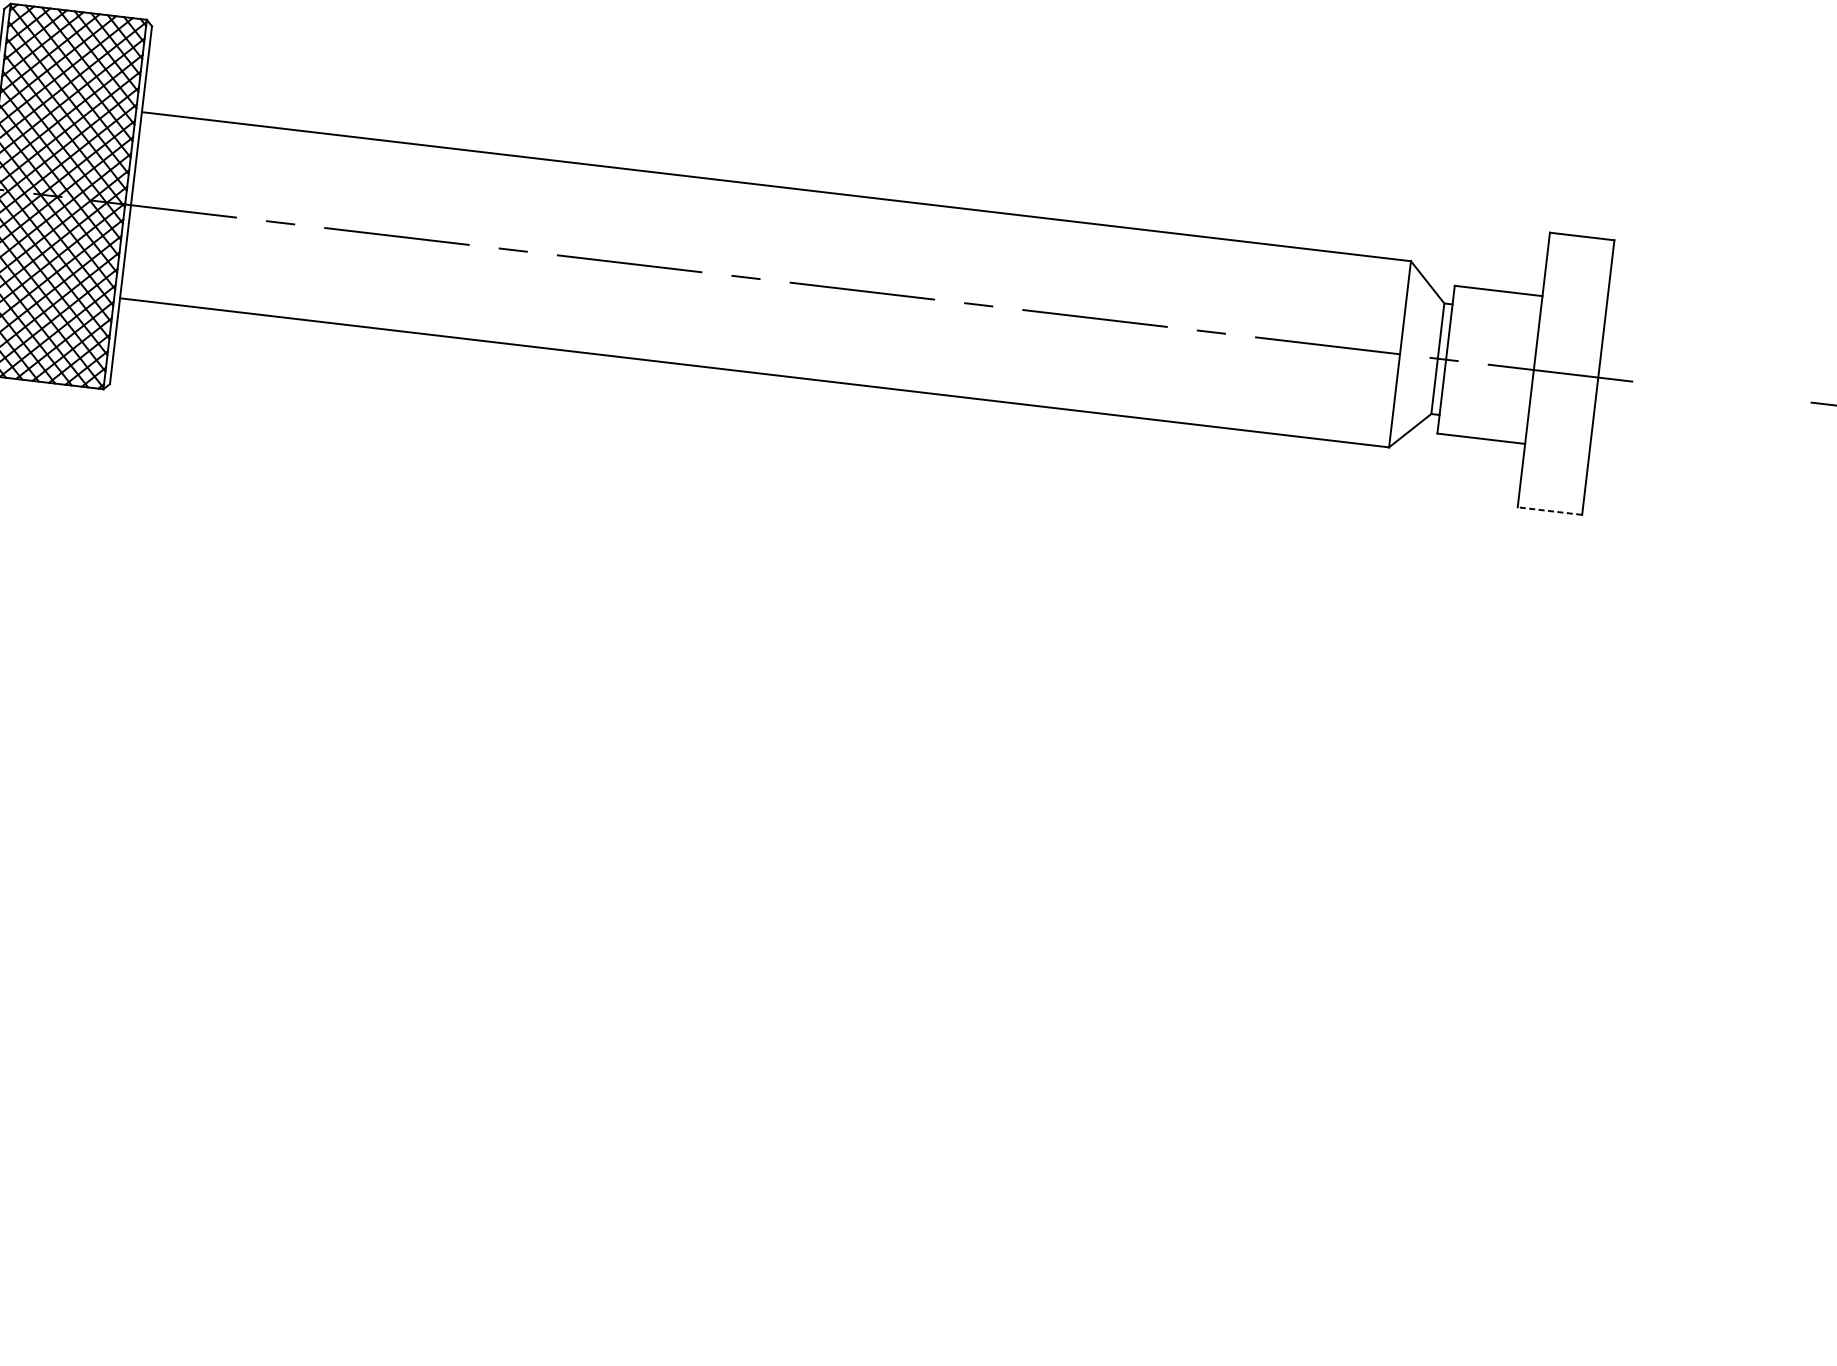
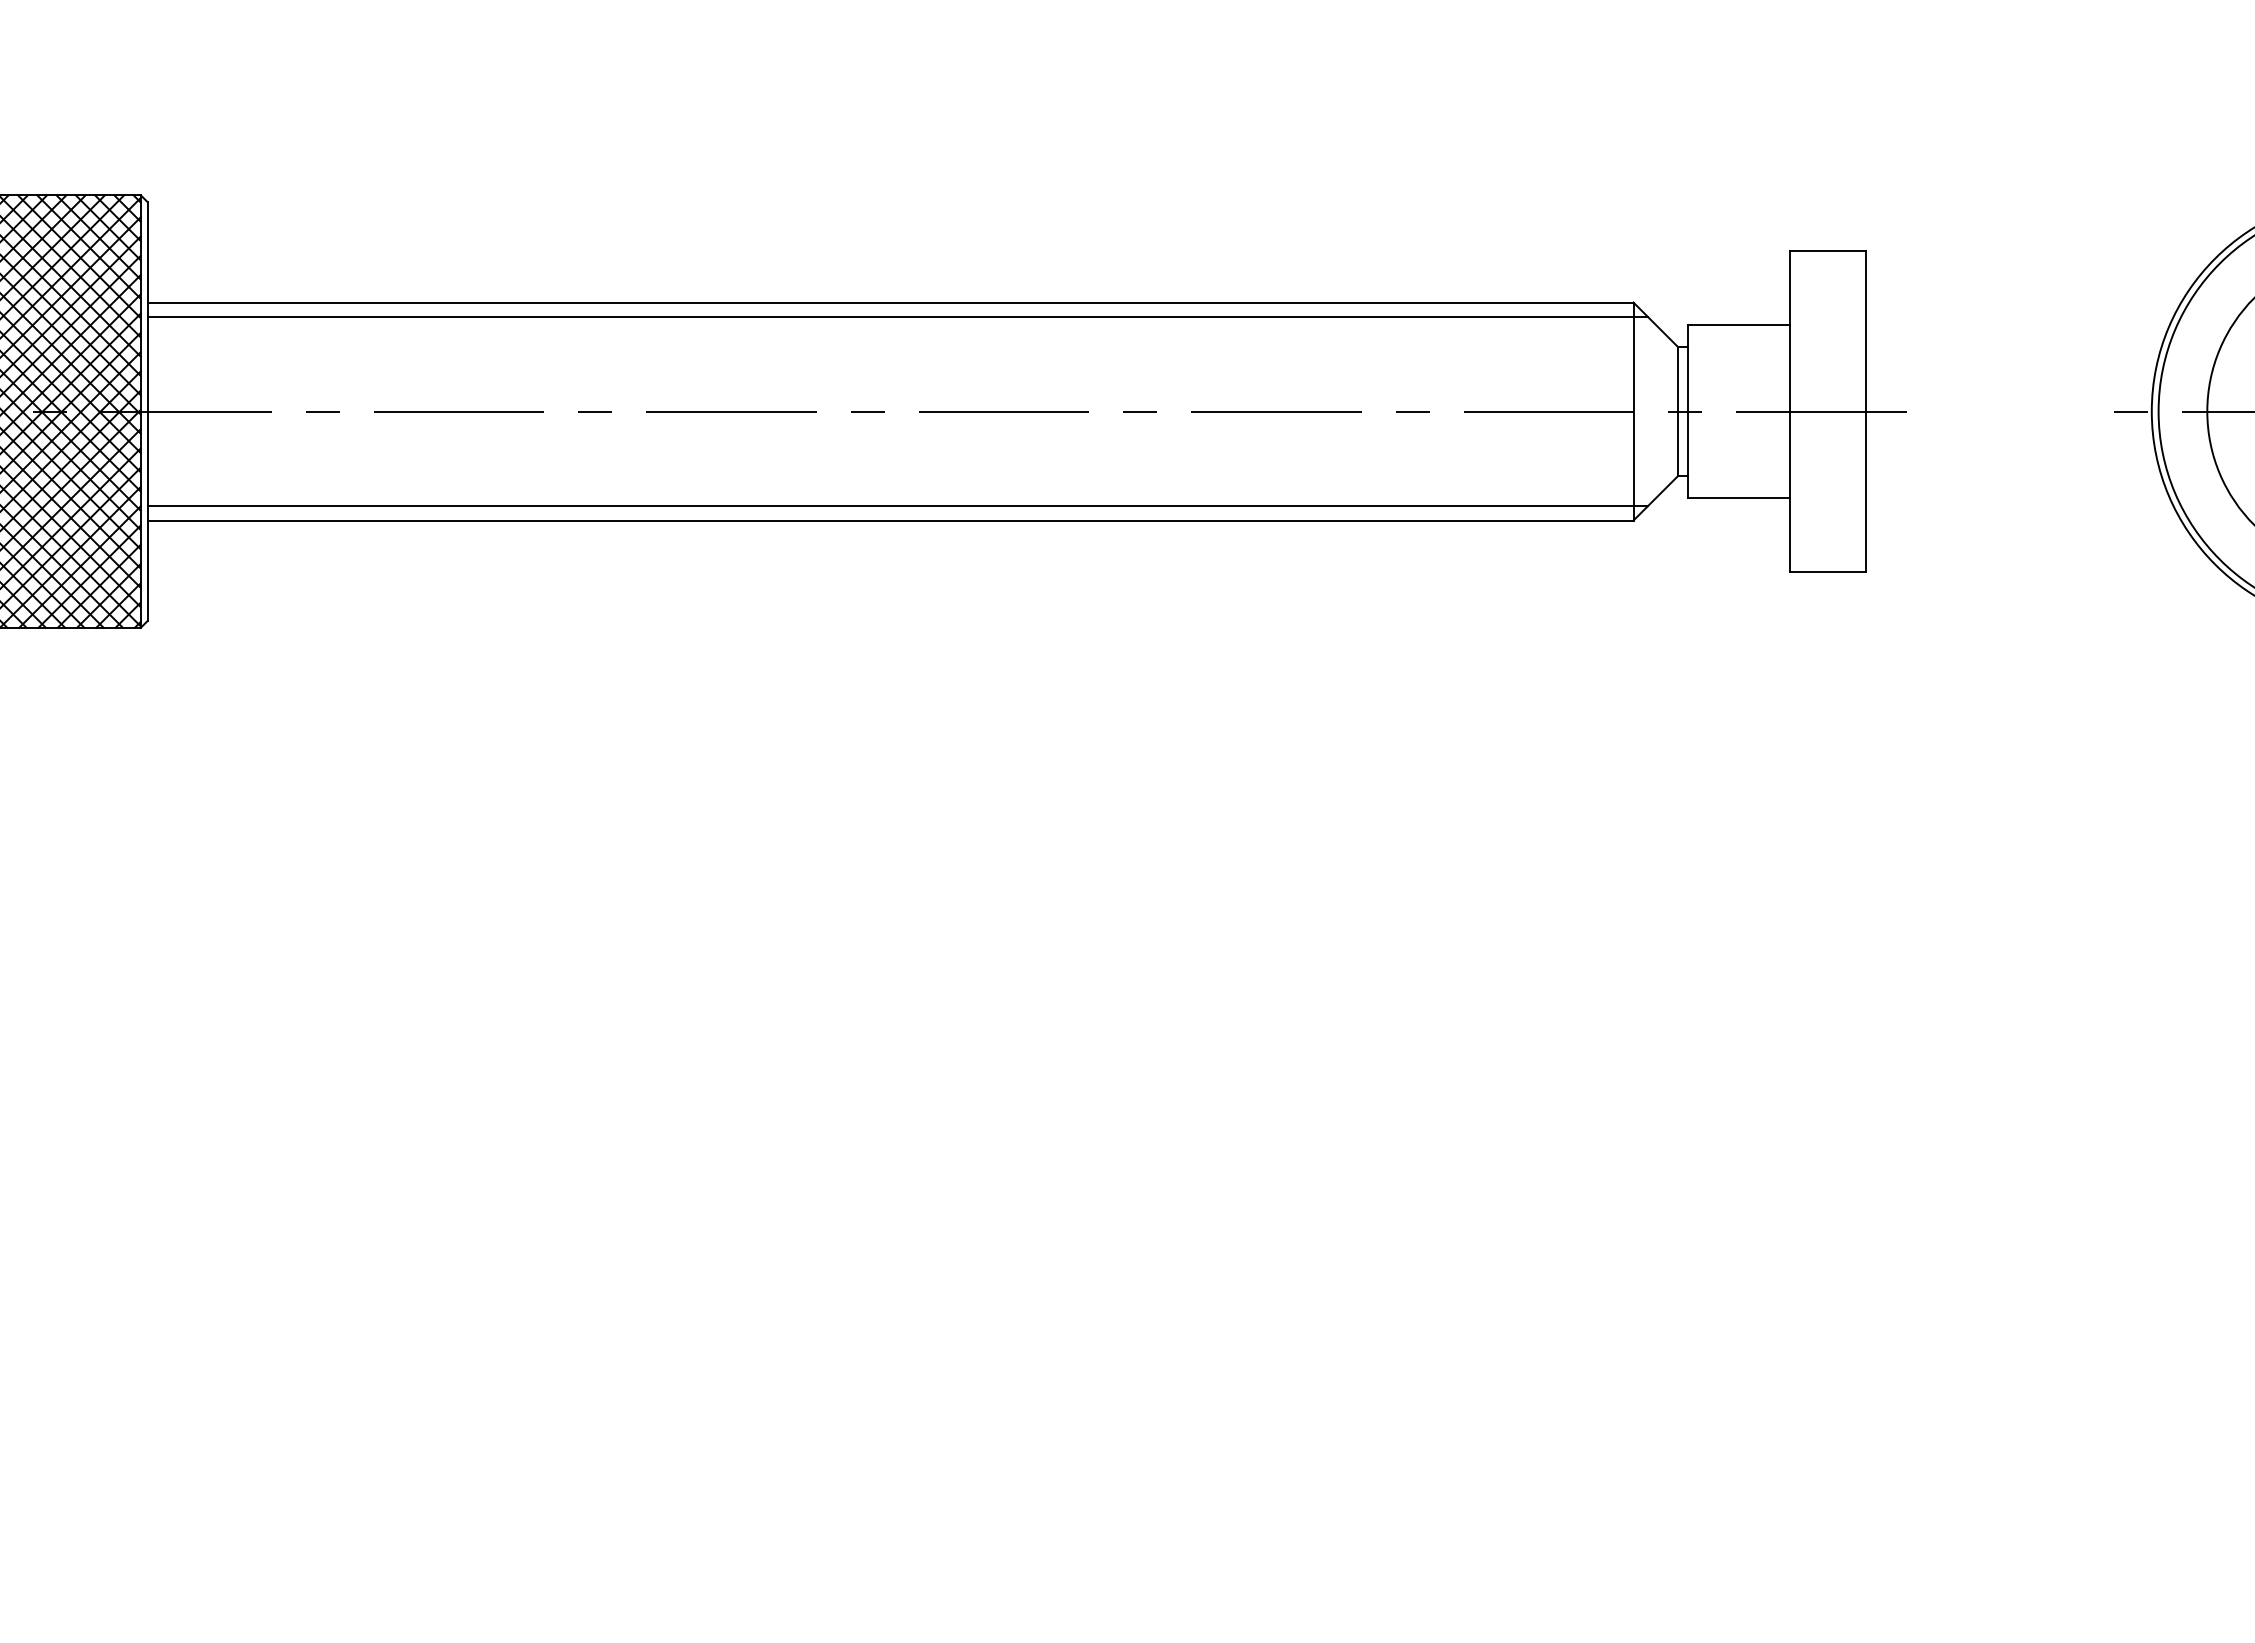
line: (780, 200) -> (897, 317), added
line: (762, 360) -> (897, 505), added
line: (1549, 511) -> (1827, 572), dashed -> solid

